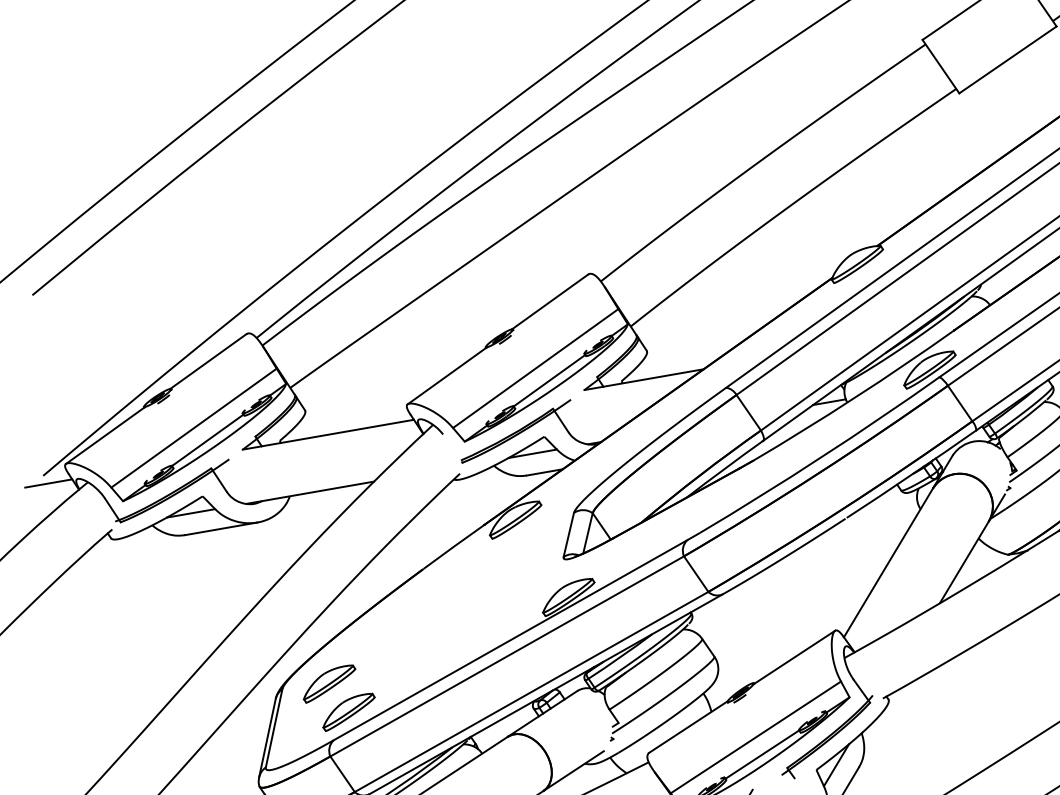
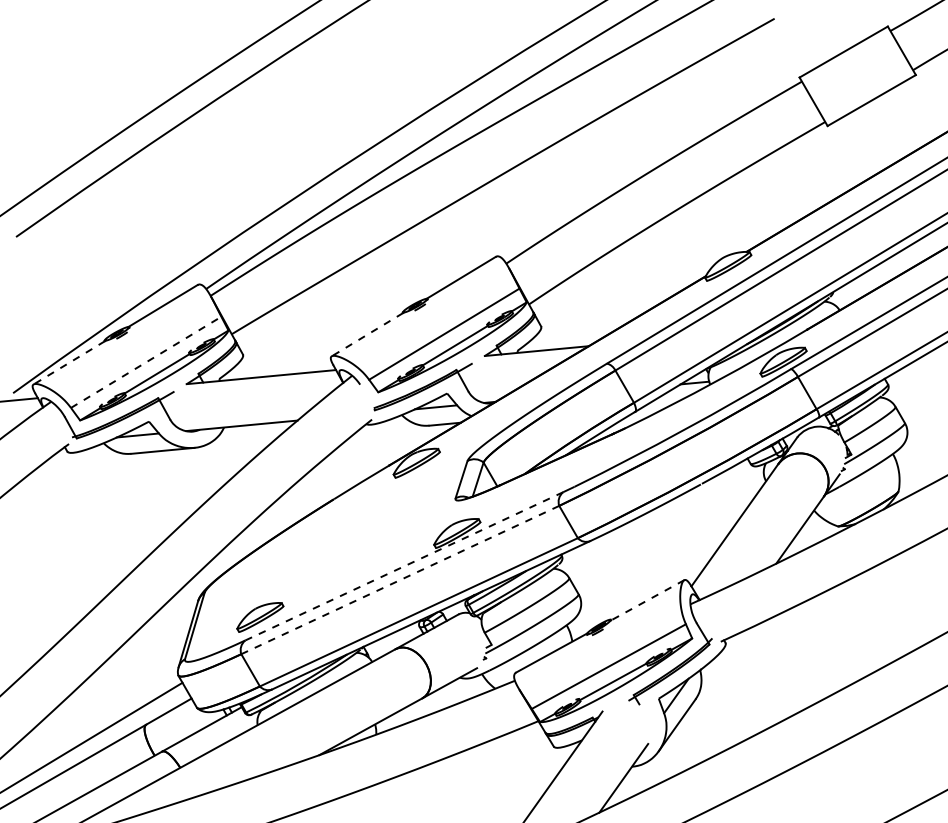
line: (447, 375) -> (367, 334), solid -> dashed
line: (194, 428) -> (146, 362), solid -> dashed
line: (105, 435) -> (69, 362), solid -> dashed
line: (510, 640) -> (404, 566), solid -> dashed
line: (506, 657) -> (399, 580), solid -> dashed
line: (794, 657) -> (647, 600), solid -> dashed
part: (329, 683) -> (245, 591), removed

